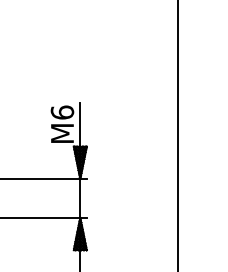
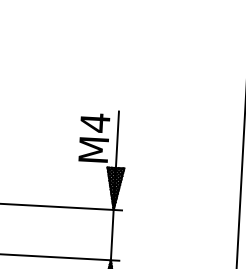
text: (62, 112) -> (95, 122), M6 -> M4

